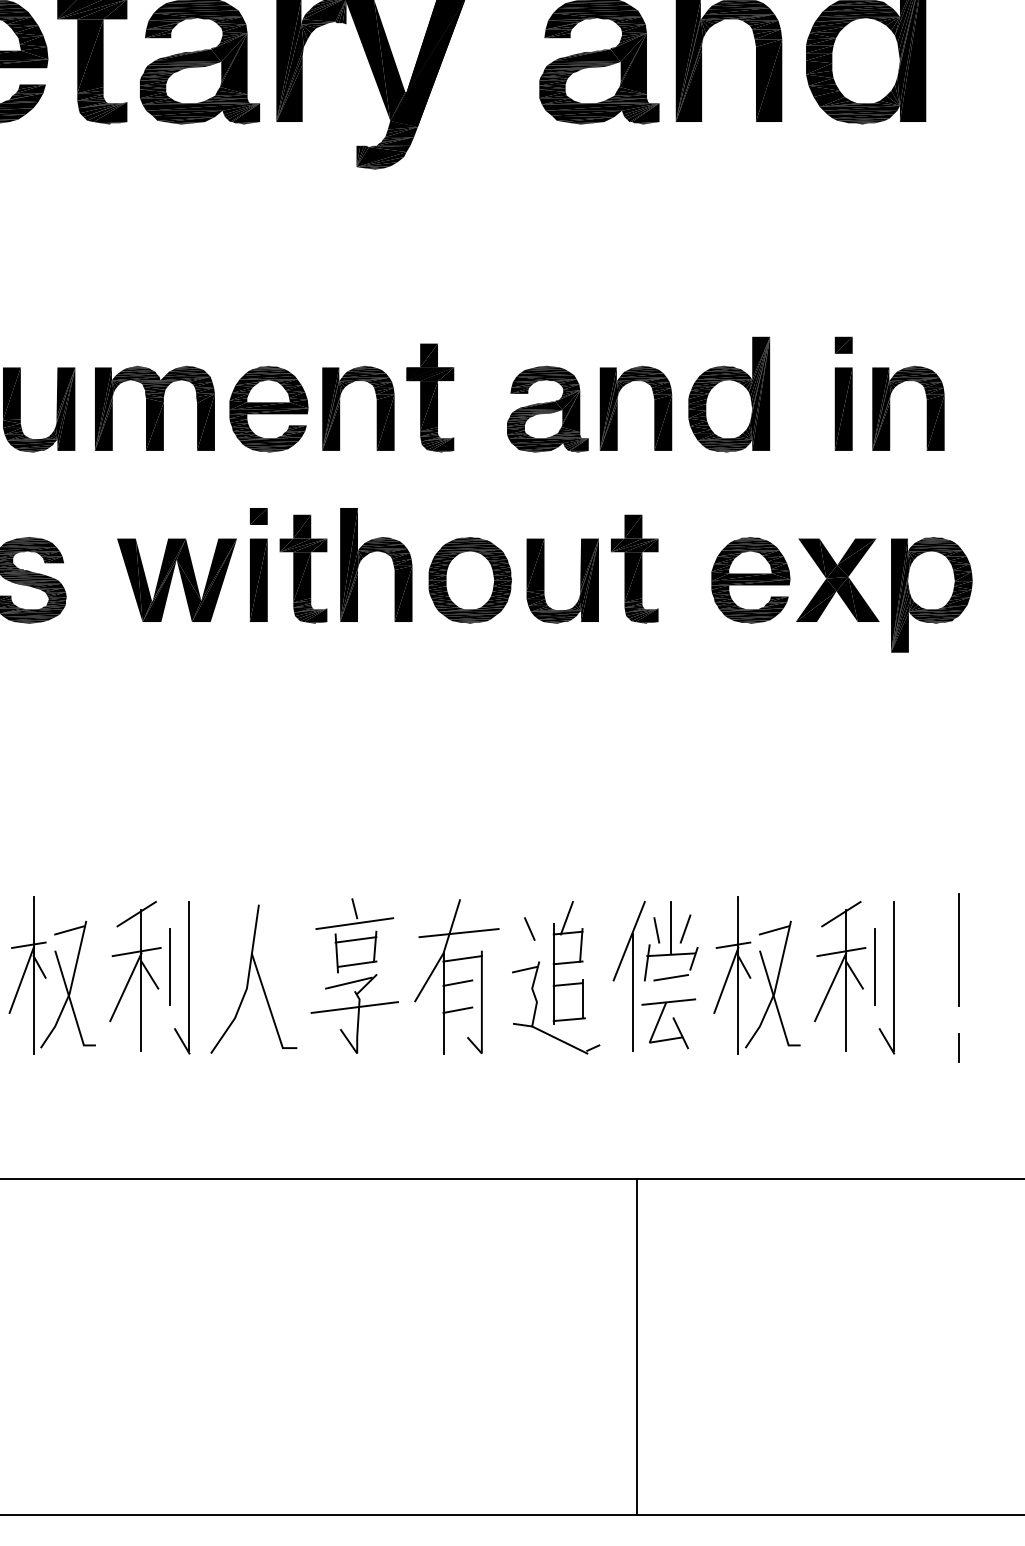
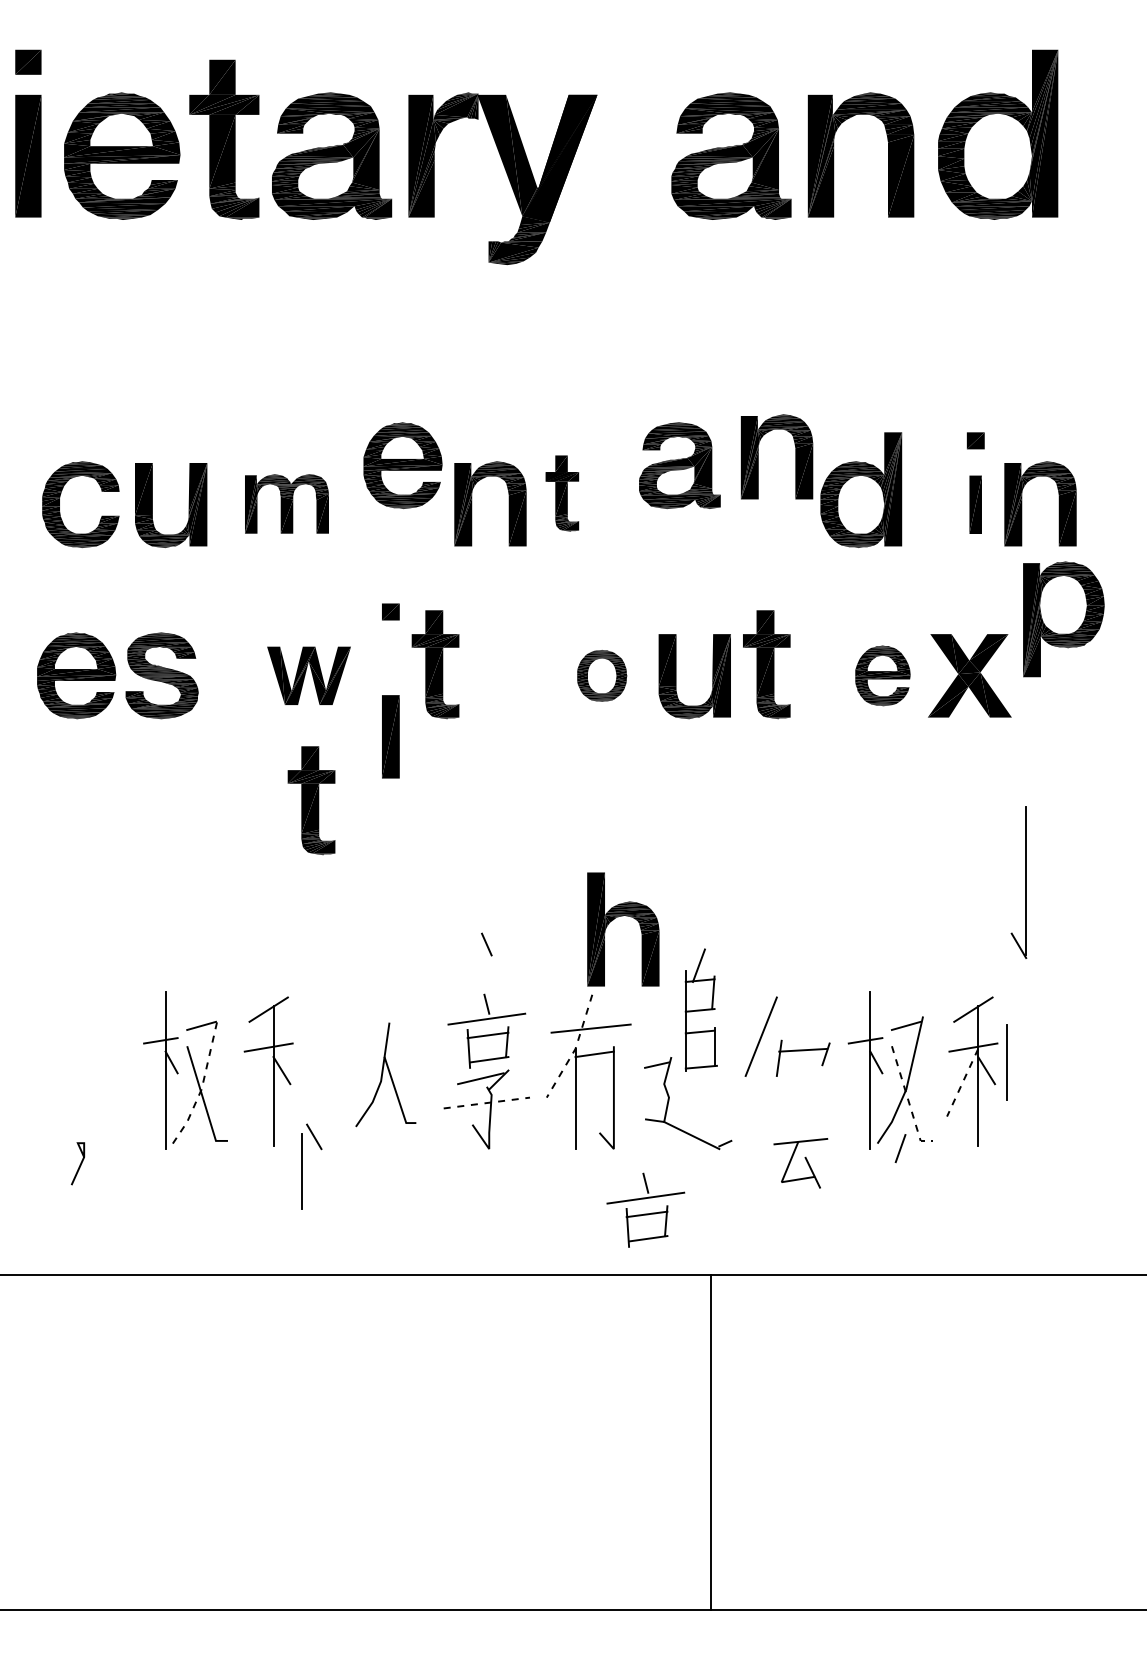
part: (430, 397) -> (562, 493), size x0.7
part: (154, 407) -> (286, 503), size x0.7
part: (617, 407) -> (758, 456), moved
part: (268, 408) -> (402, 465), moved
part: (547, 408) -> (679, 465), moved
part: (843, 408) -> (975, 504), size x0.7
part: (376, 551) -> (623, 916), moved
part: (176, 579) -> (308, 675), size x0.7
part: (258, 579) -> (390, 736), moved
part: (469, 579) -> (601, 675), size x0.6
part: (750, 579) -> (882, 675), size x0.7
part: (931, 594) -> (1063, 619), moved
part: (179, 704) -> (311, 800), added
line: (671, 926) -> (803, 1022), removed
line: (529, 928) -> (486, 944), moved
line: (685, 928) -> (900, 1148), moved
line: (656, 929) -> (788, 1025), removed
line: (958, 949) -> (1090, 1045), removed
line: (443, 952) -> (575, 1048), solid -> dashed
part: (568, 961) -> (700, 1009), moved
line: (169, 966) -> (301, 1171), moved
line: (189, 975) -> (321, 1071), removed
line: (671, 976) -> (803, 1072), removed
part: (893, 977) -> (1025, 882), moved
part: (253, 978) -> (385, 1074), size x0.7
line: (21, 979) -> (153, 1075), removed
line: (726, 979) -> (858, 1075), removed
line: (457, 982) -> (589, 1078), removed
line: (125, 986) -> (257, 1082), removed
line: (70, 987) -> (202, 1083), solid -> dashed
line: (830, 987) -> (962, 1083), solid -> dashed
line: (632, 991) -> (764, 1087), removed
line: (776, 1003) -> (908, 1099), solid -> dashed
line: (355, 1006) -> (487, 1102), solid -> dashed
line: (457, 1009) -> (589, 1105), removed
part: (668, 1023) -> (800, 1163), moved
line: (958, 1047) -> (1090, 1143), removed
part: (513, 1113) -> (645, 1209), added
line: (636, 1346) -> (710, 1442), moved

